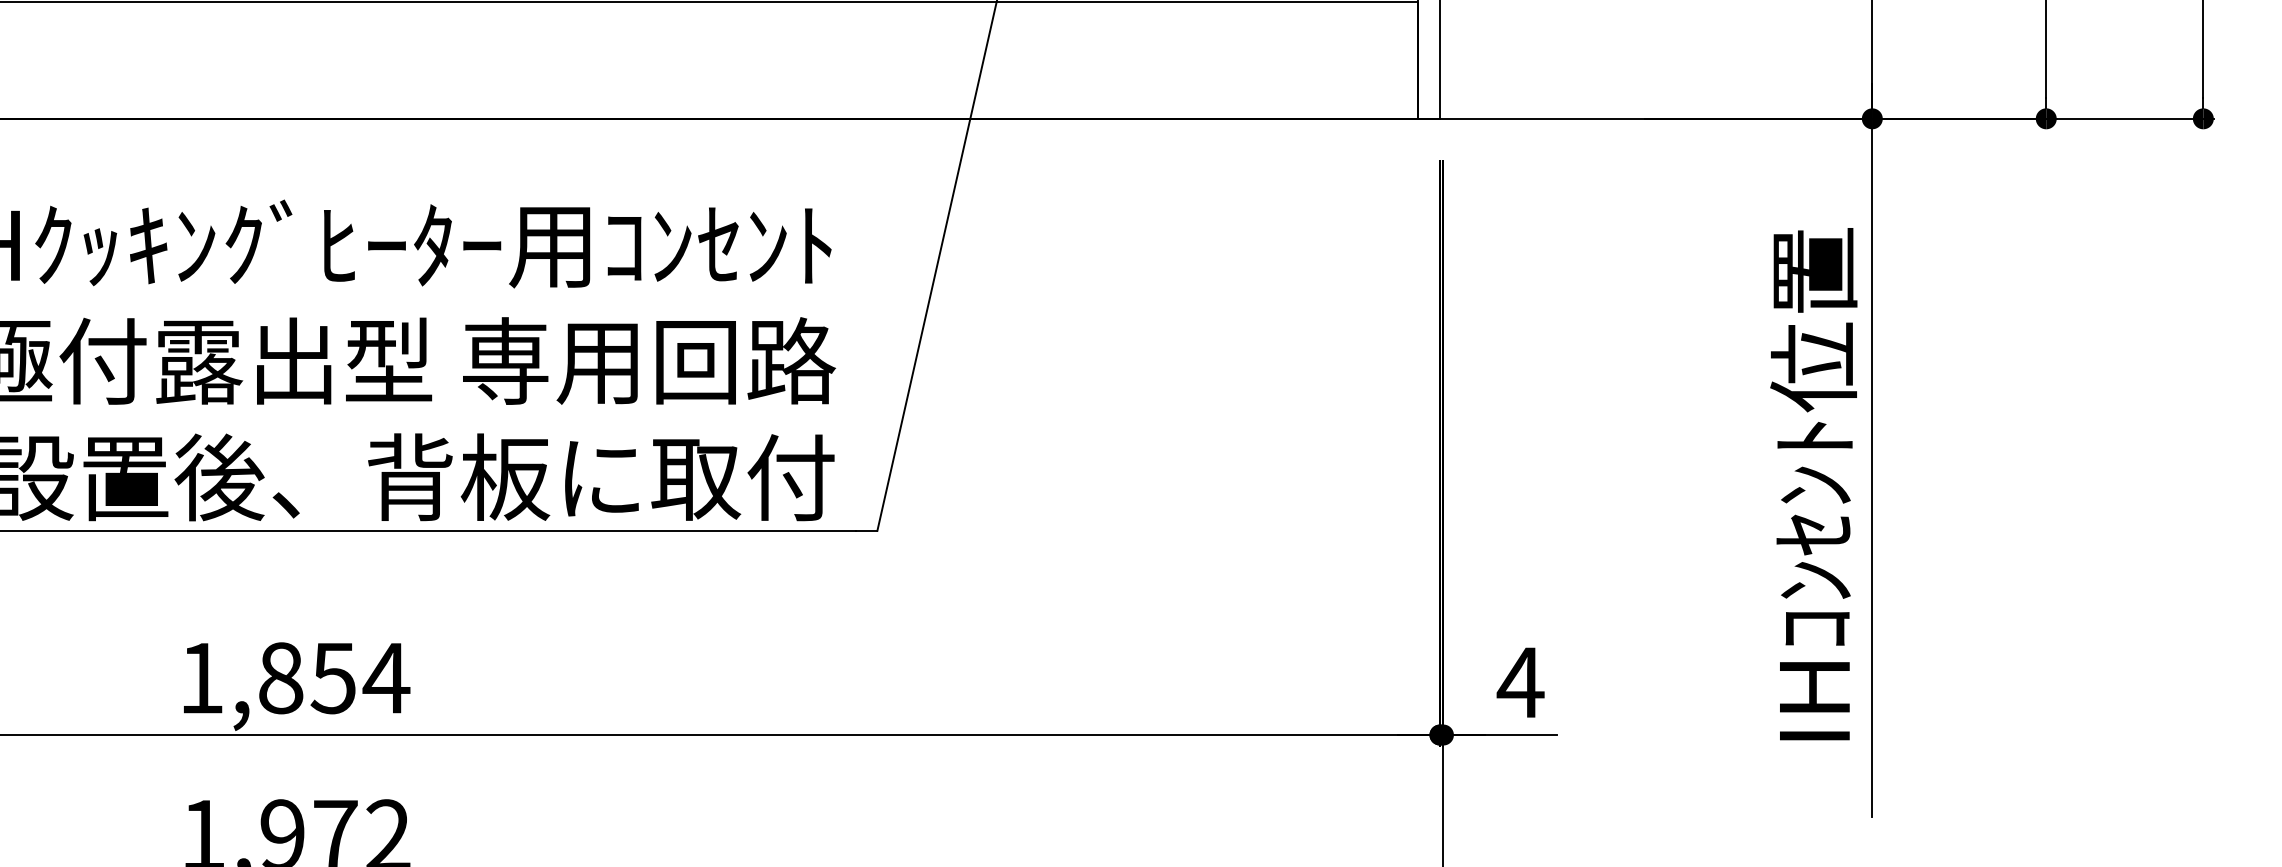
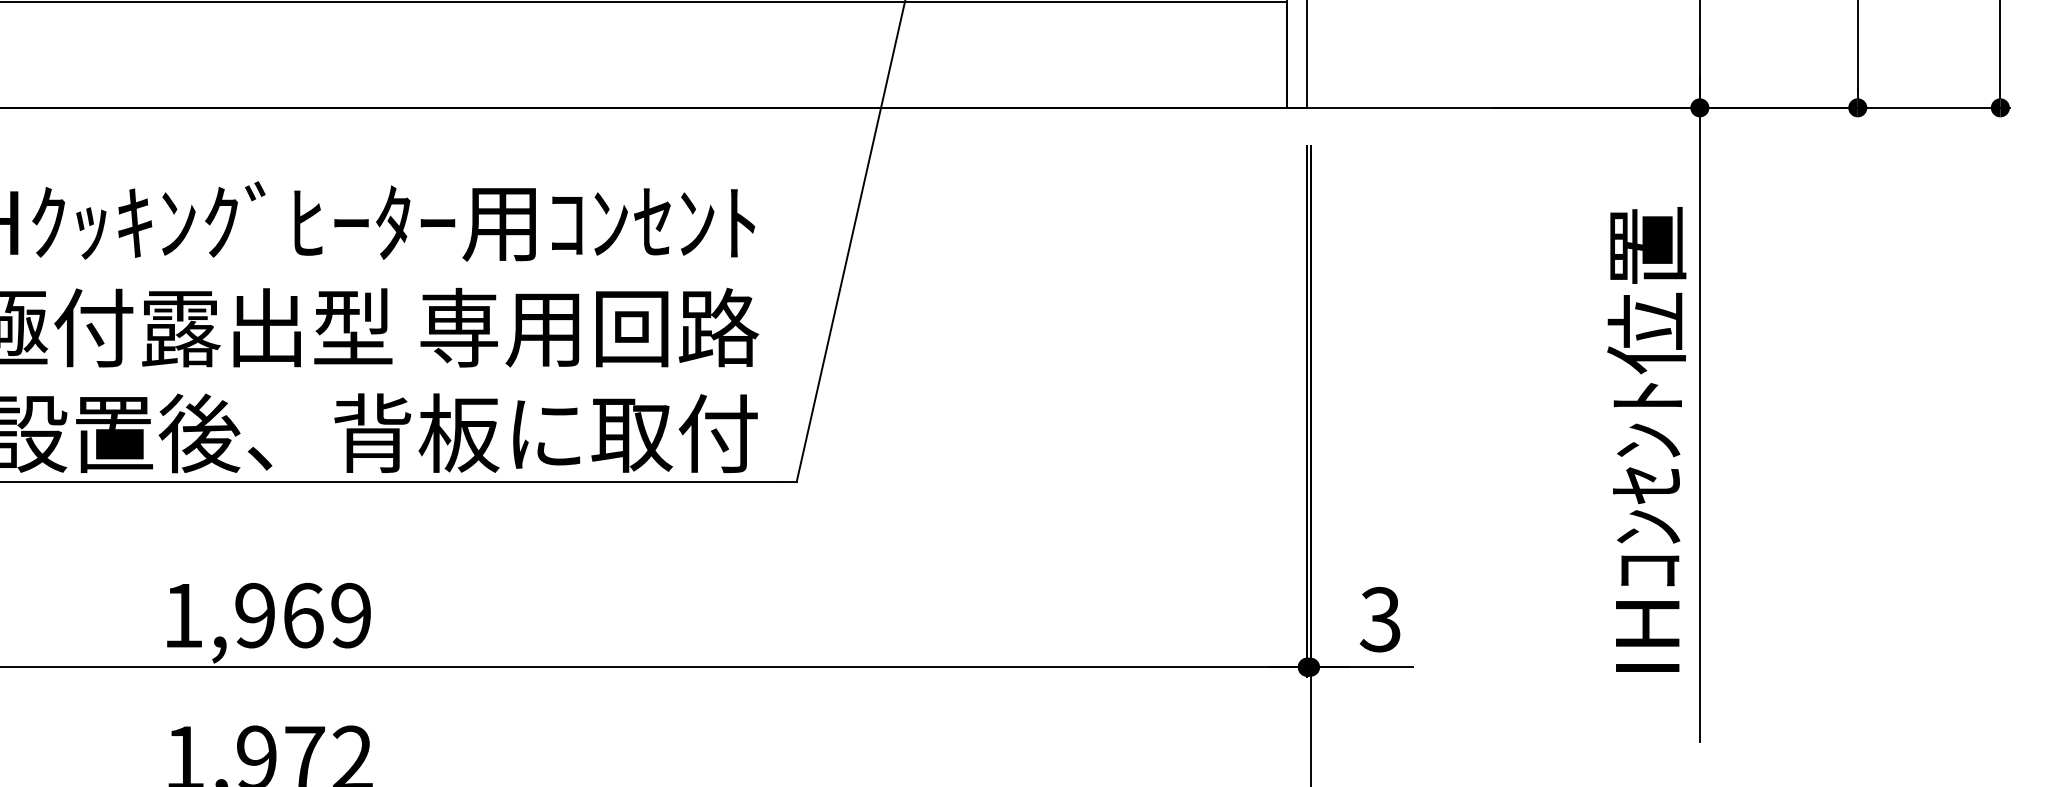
text: (334, 678) -> (303, 615), 1,854 -> 1,969
text: (1520, 682) -> (1380, 619), 4 -> 3

